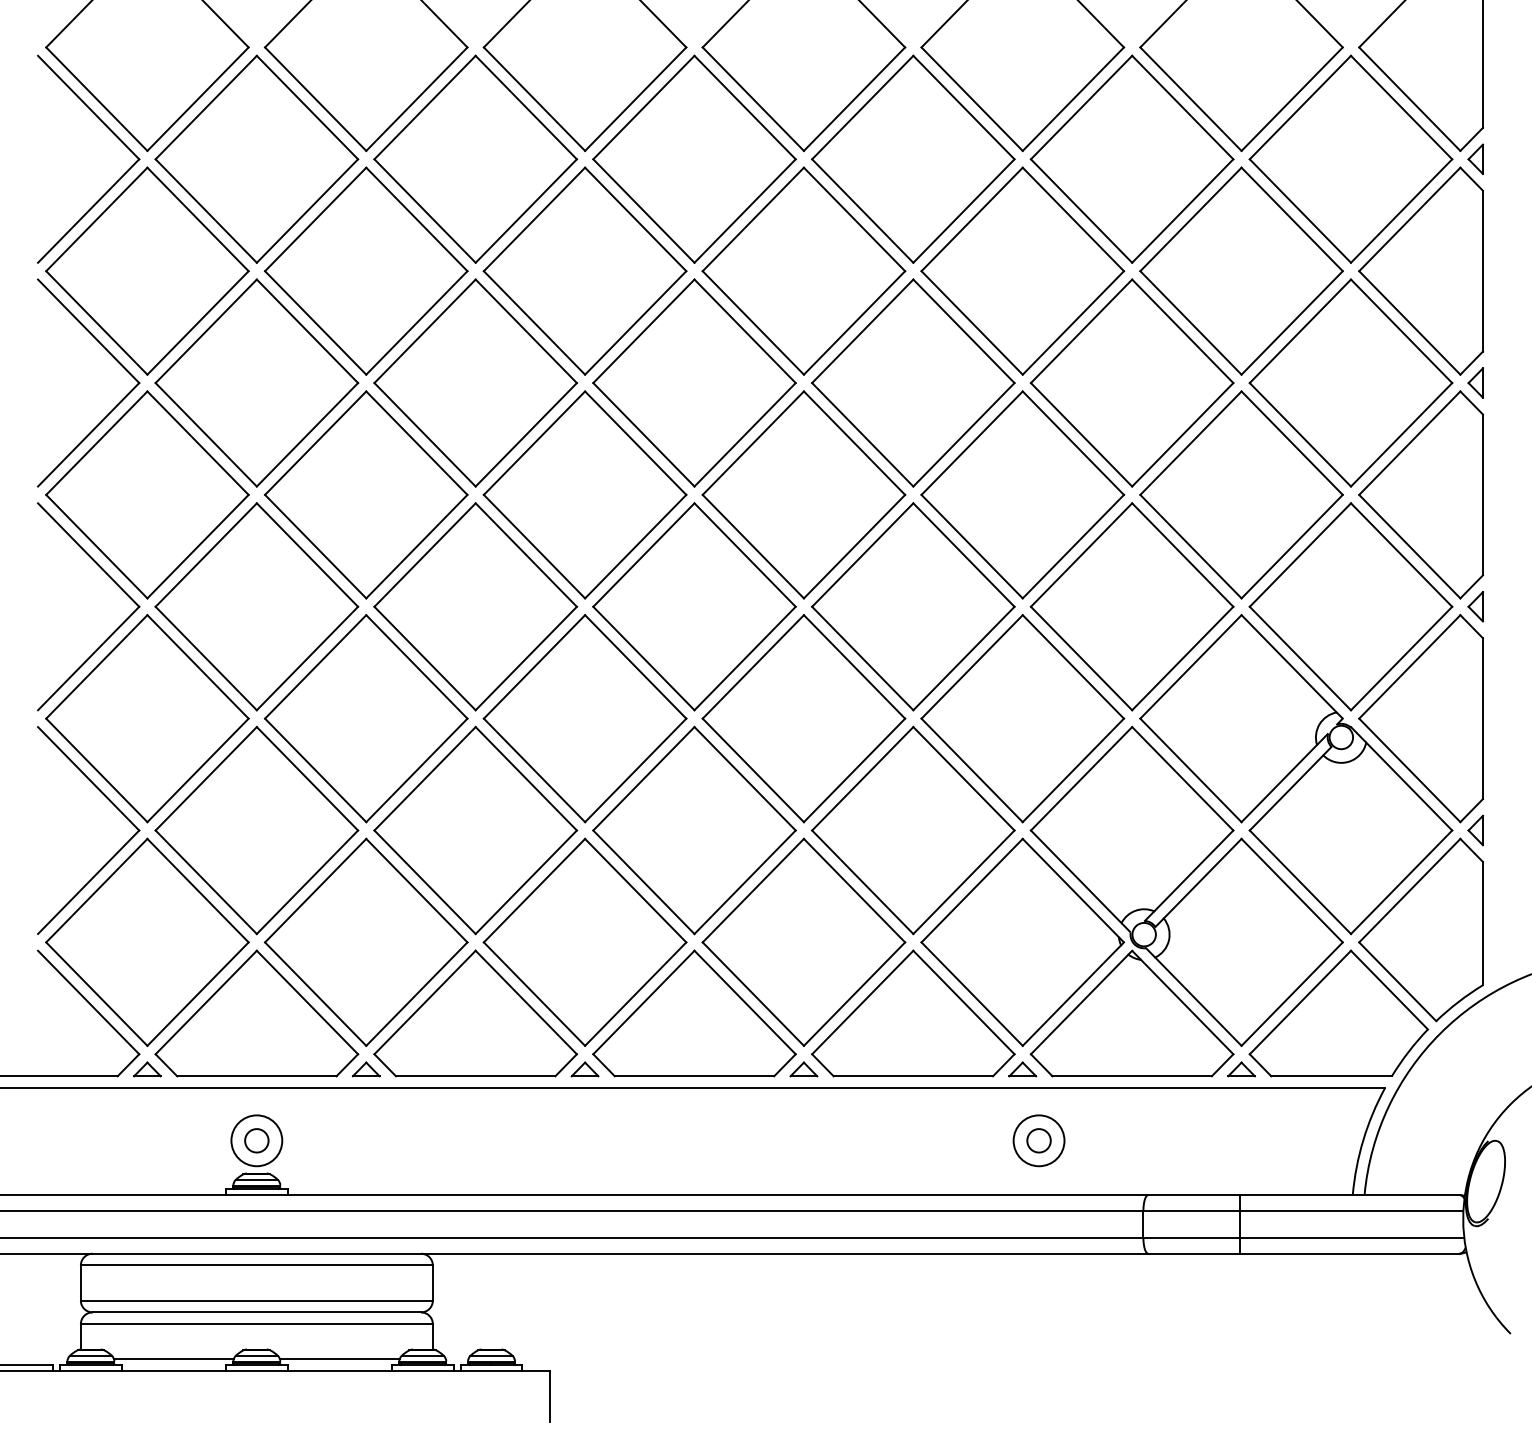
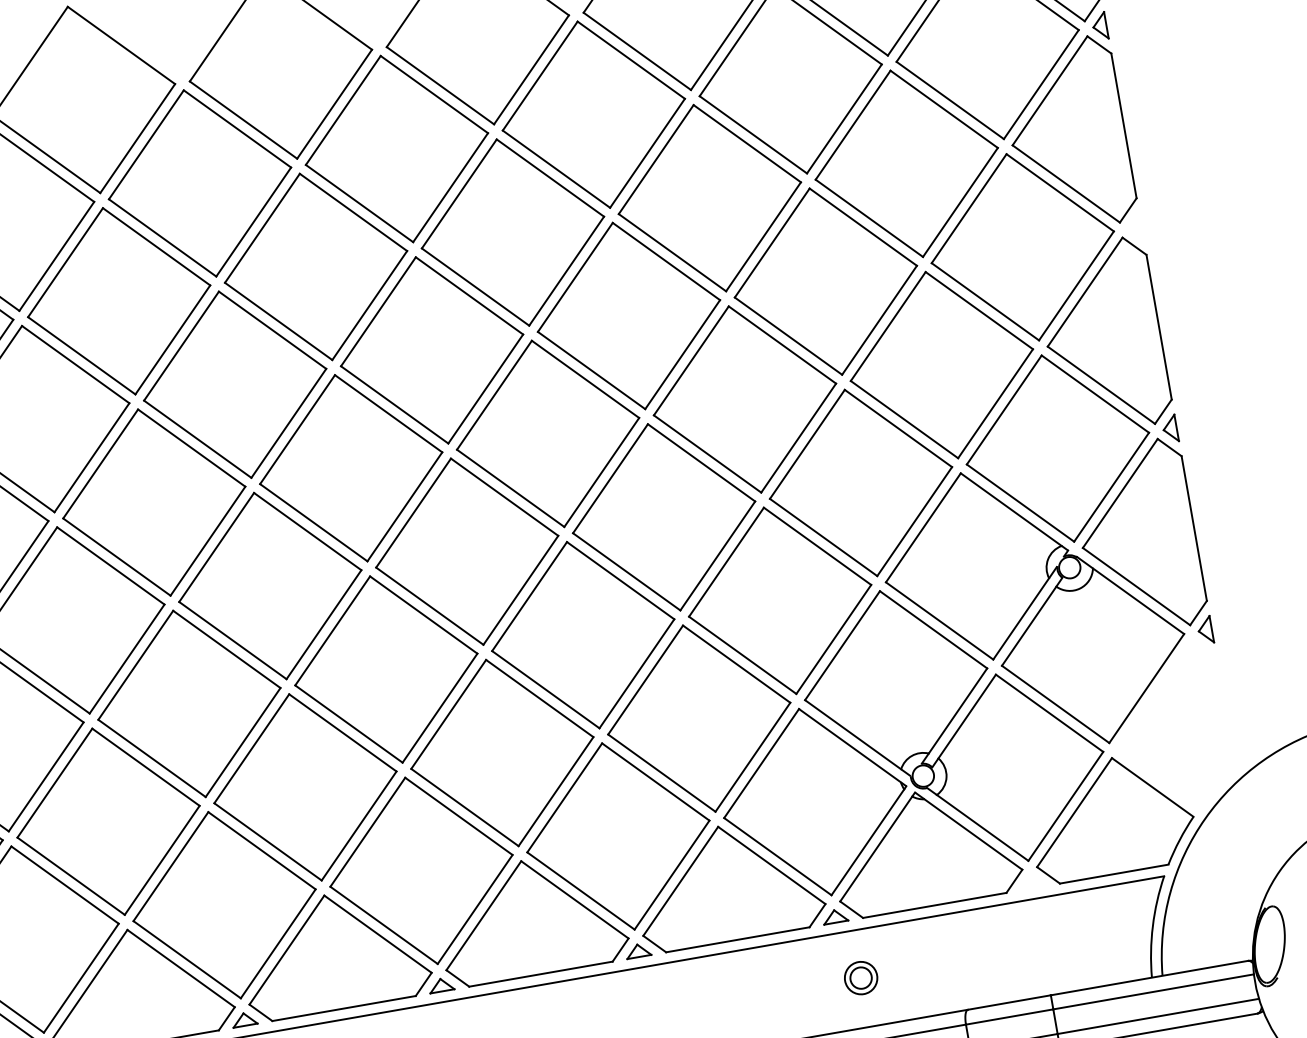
part: (1475, 382) -> (1134, 227), removed
part: (1420, 929) -> (1171, 728), removed
part: (1241, 1069) -> (1032, 882), removed
circle: (1038, 1140) -> (860, 977), size x0.7

